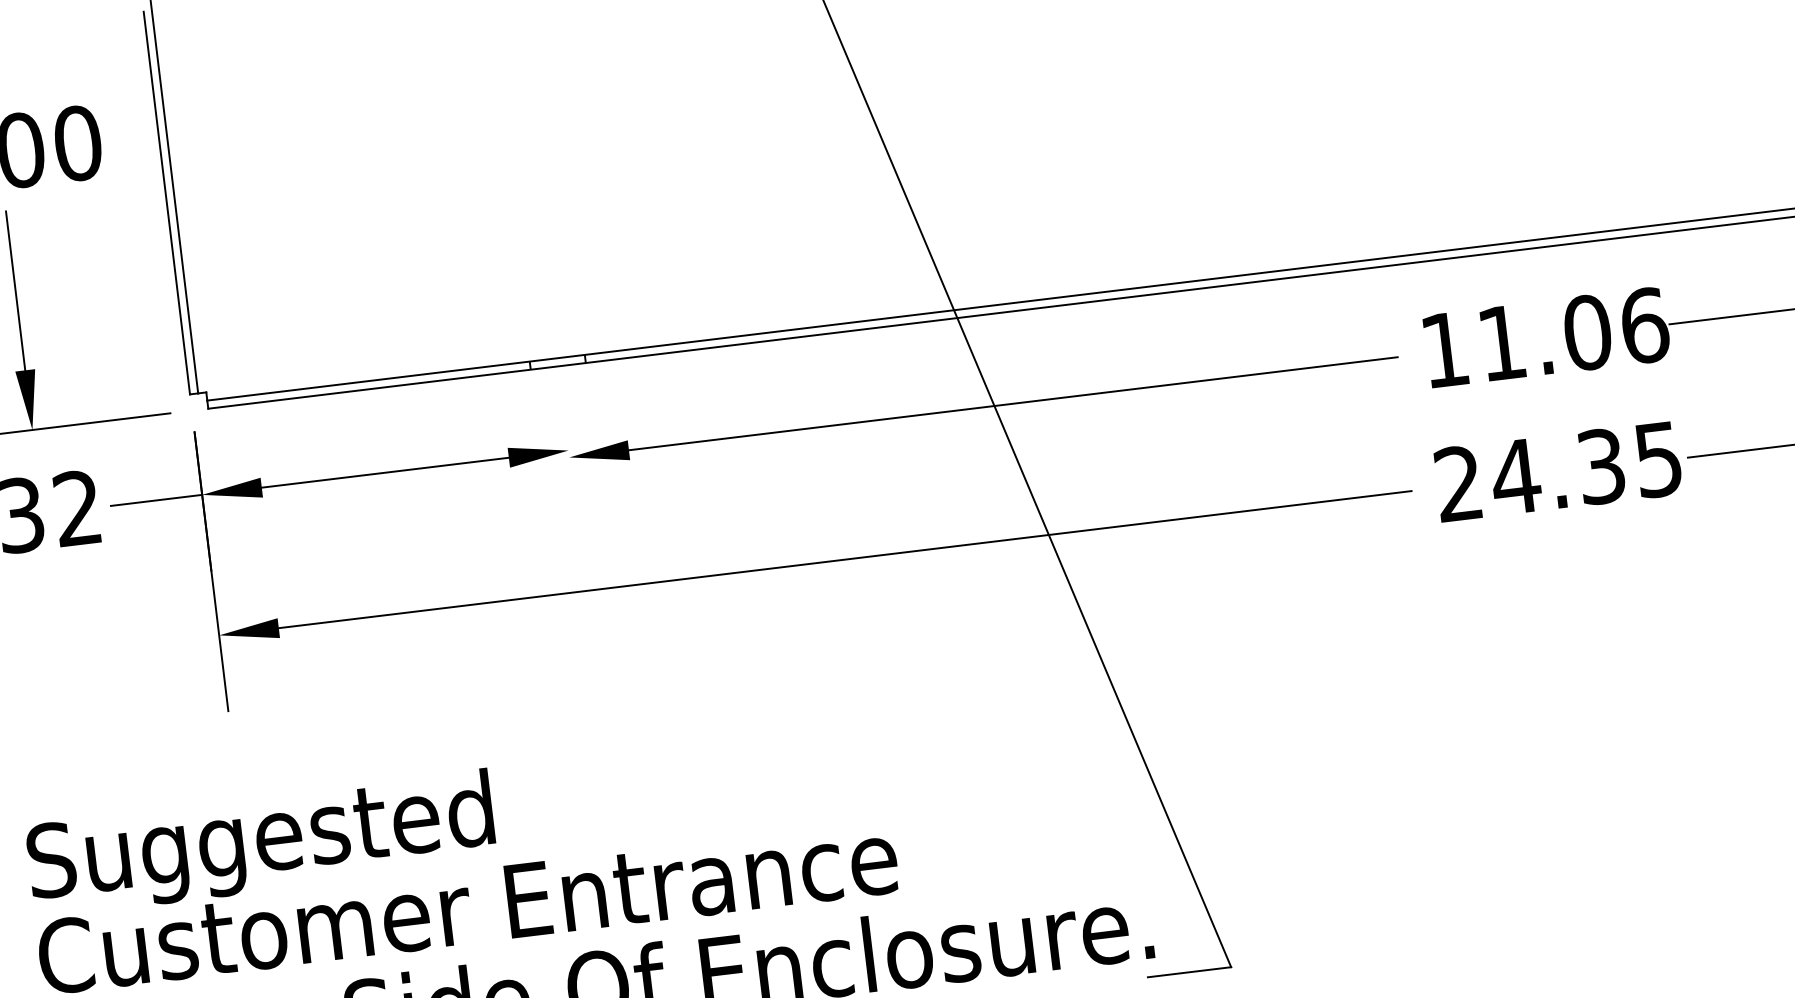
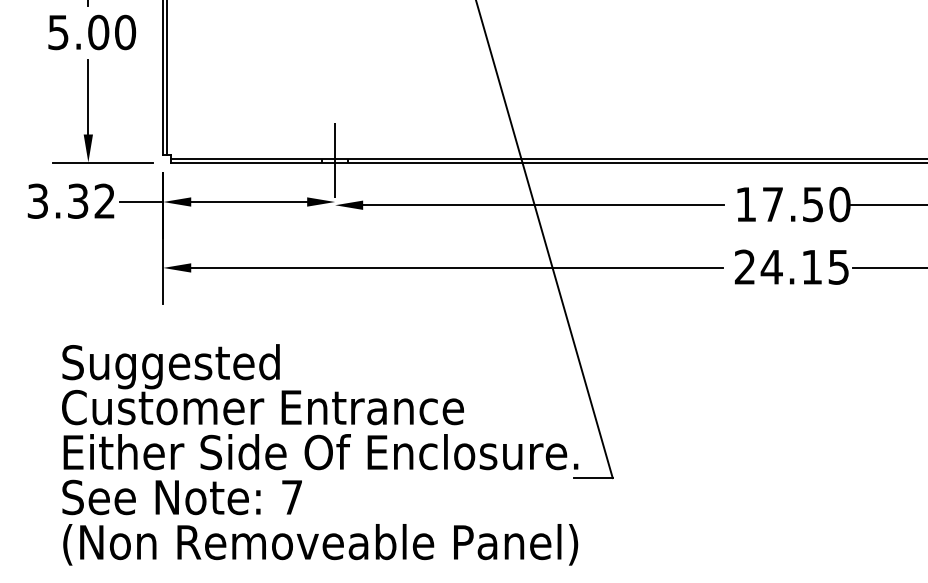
text: (1573, 334) -> (806, 204), 11.06 -> 17.50
line: (558, 362) -> (335, 160), added
text: (1602, 464) -> (812, 266), 24.35 -> 24.15

